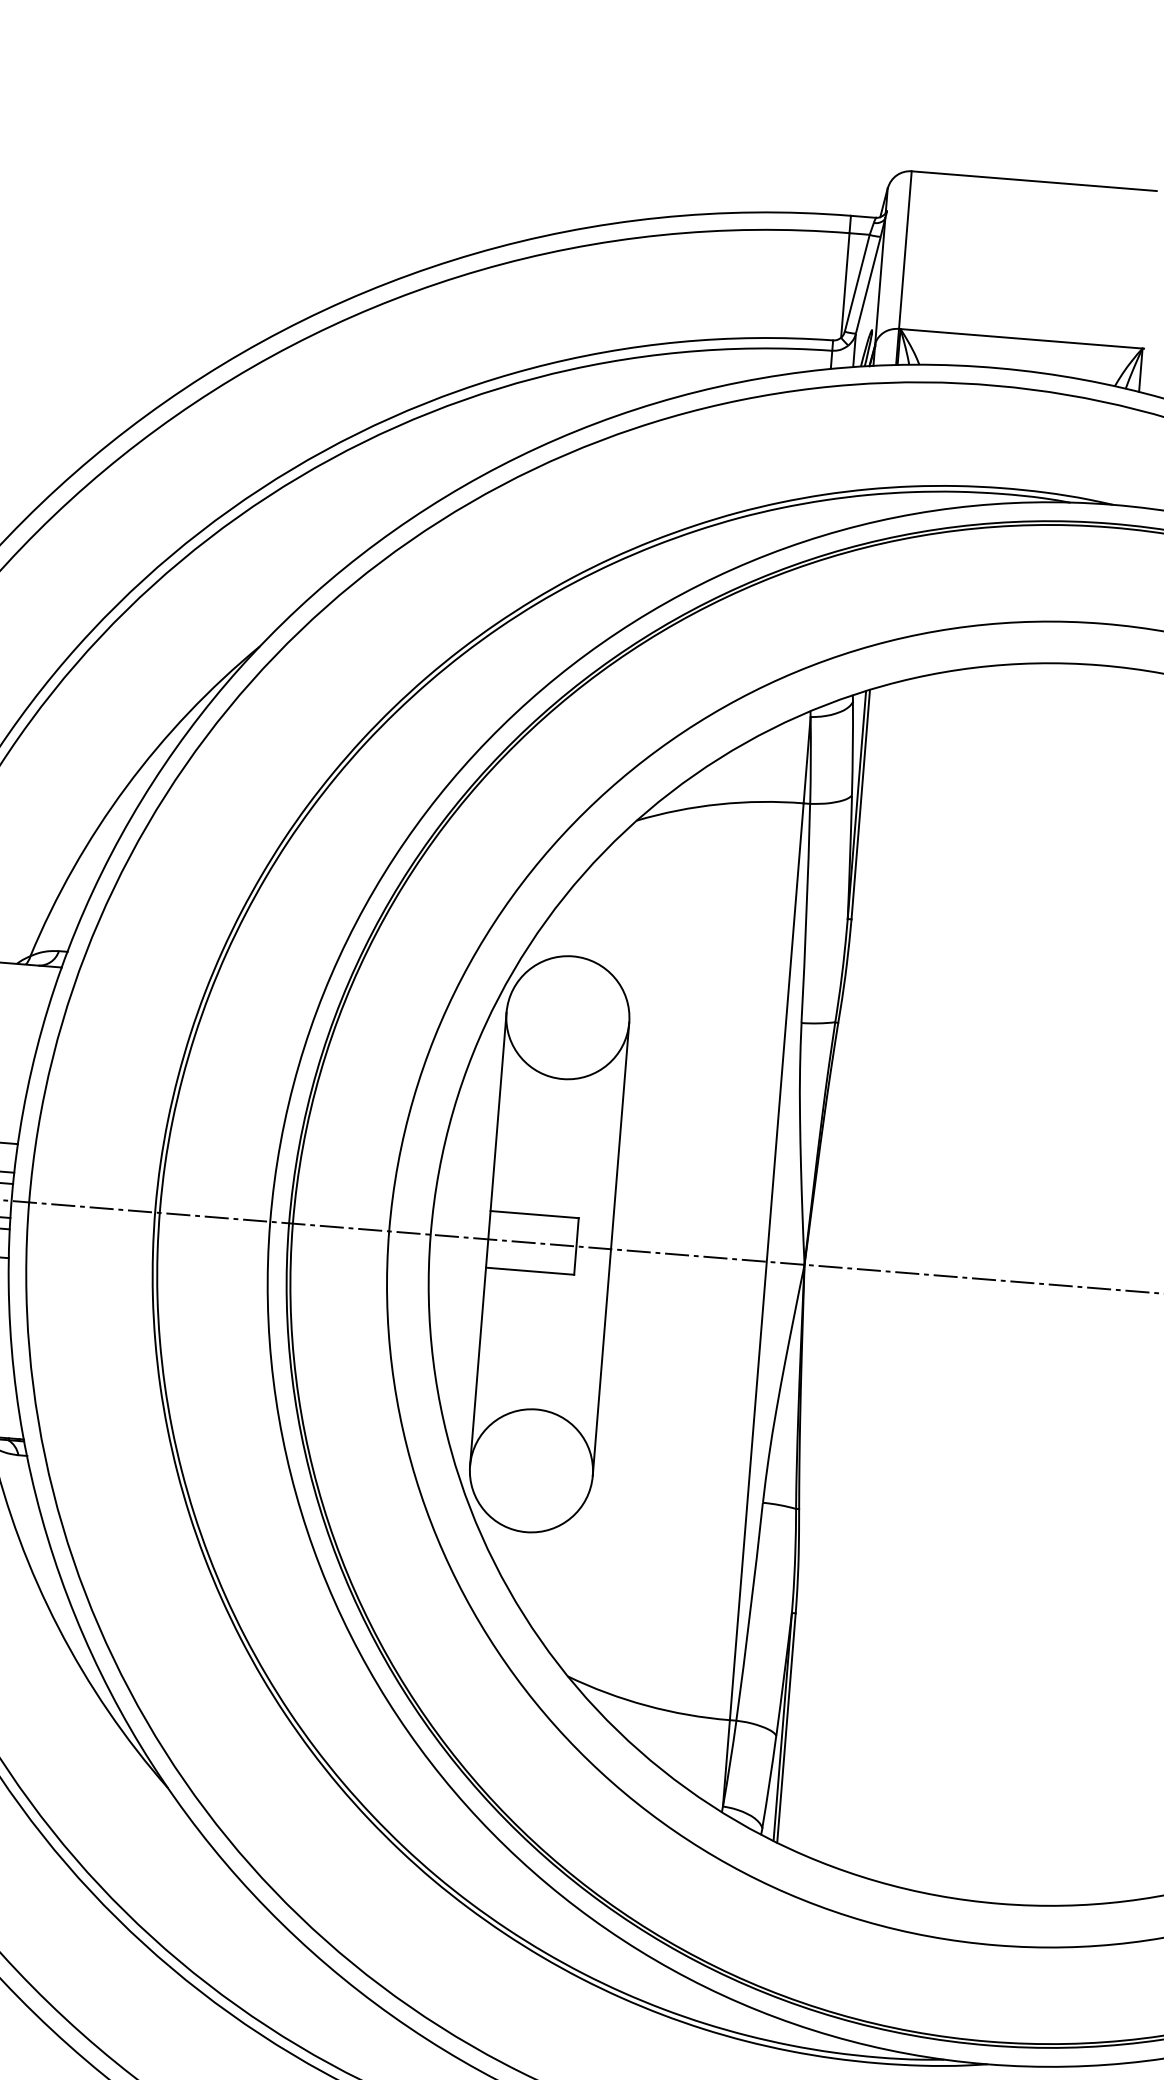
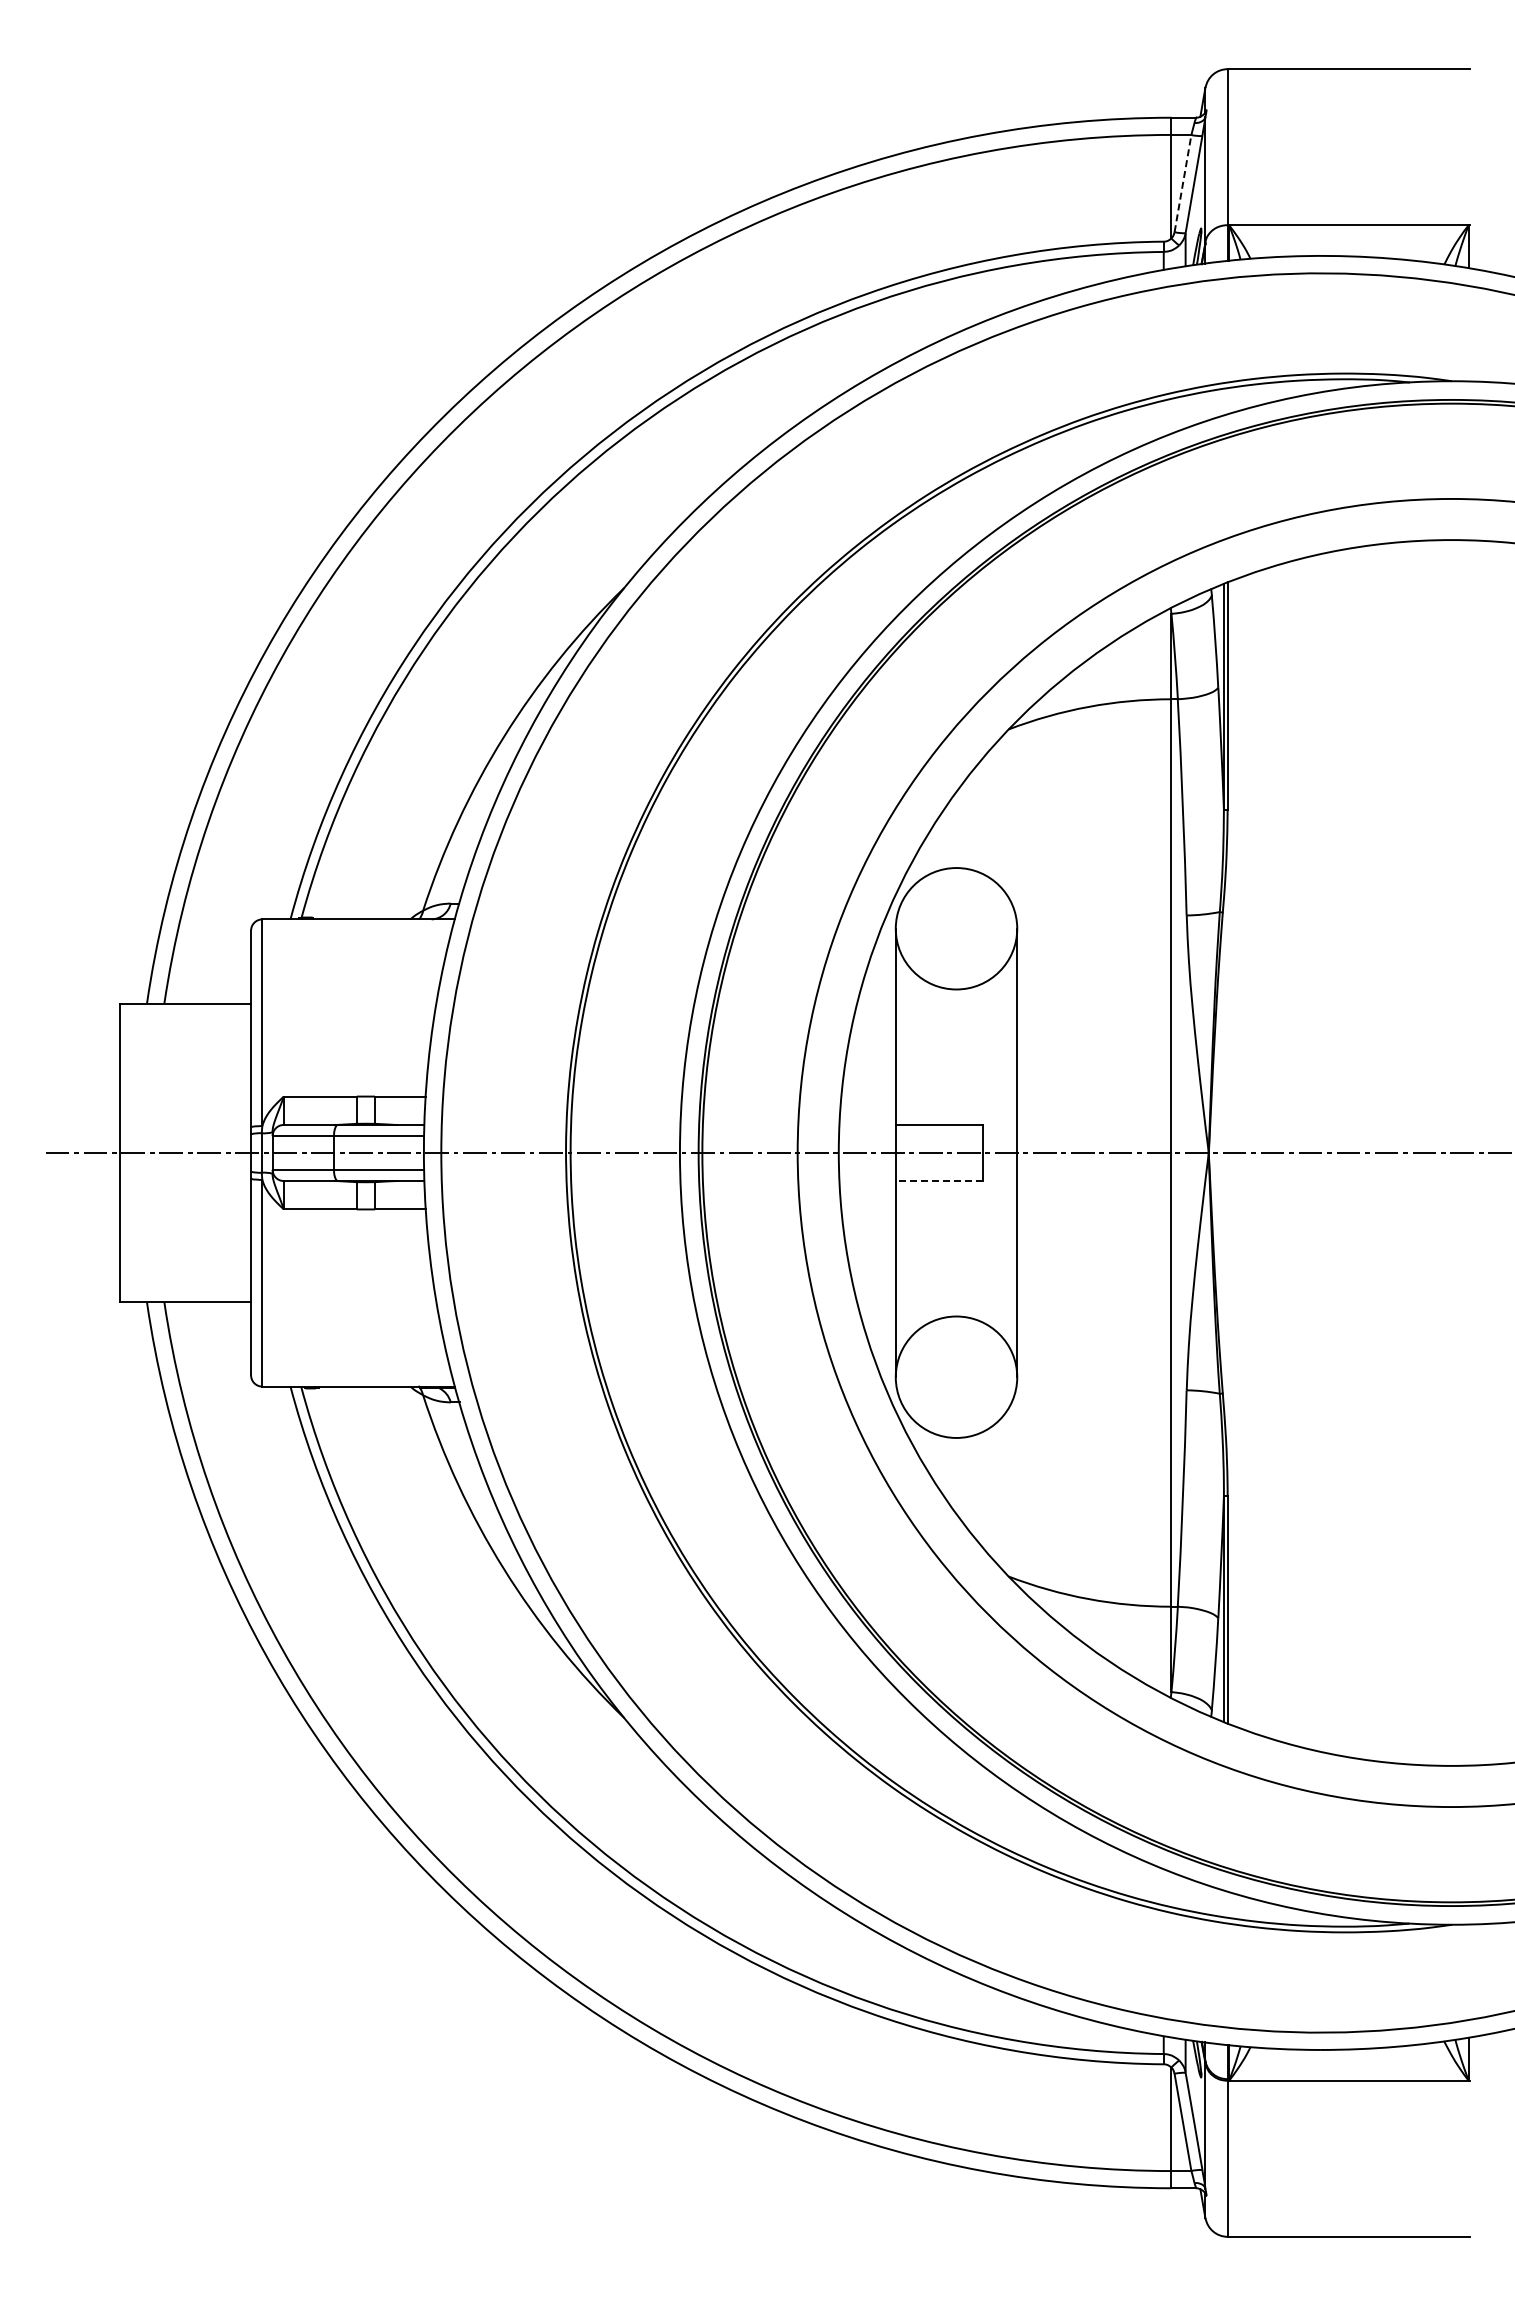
line: (857, 283) -> (1183, 183), solid -> dashed
line: (530, 1271) -> (939, 1181), solid -> dashed

